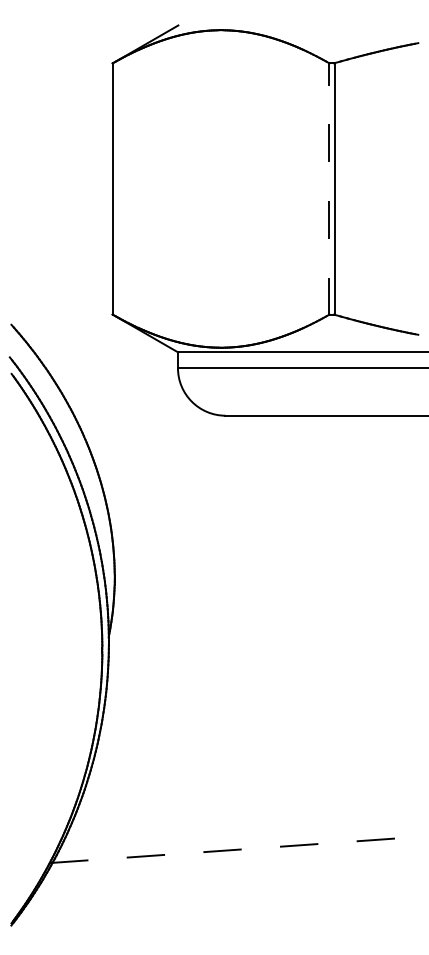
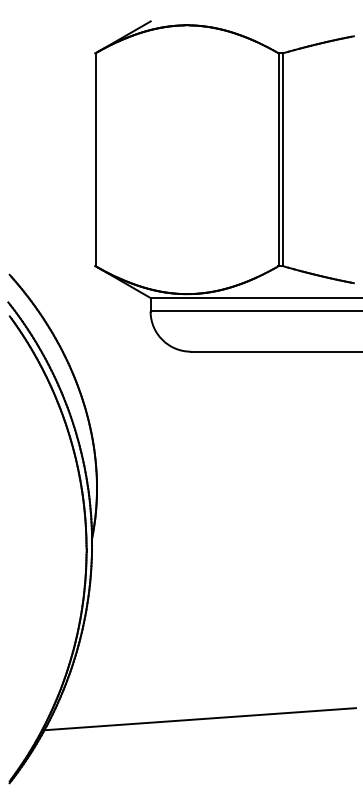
line: (329, 188) -> (278, 159), dashed -> solid
line: (236, 849) -> (200, 718), dashed -> solid

